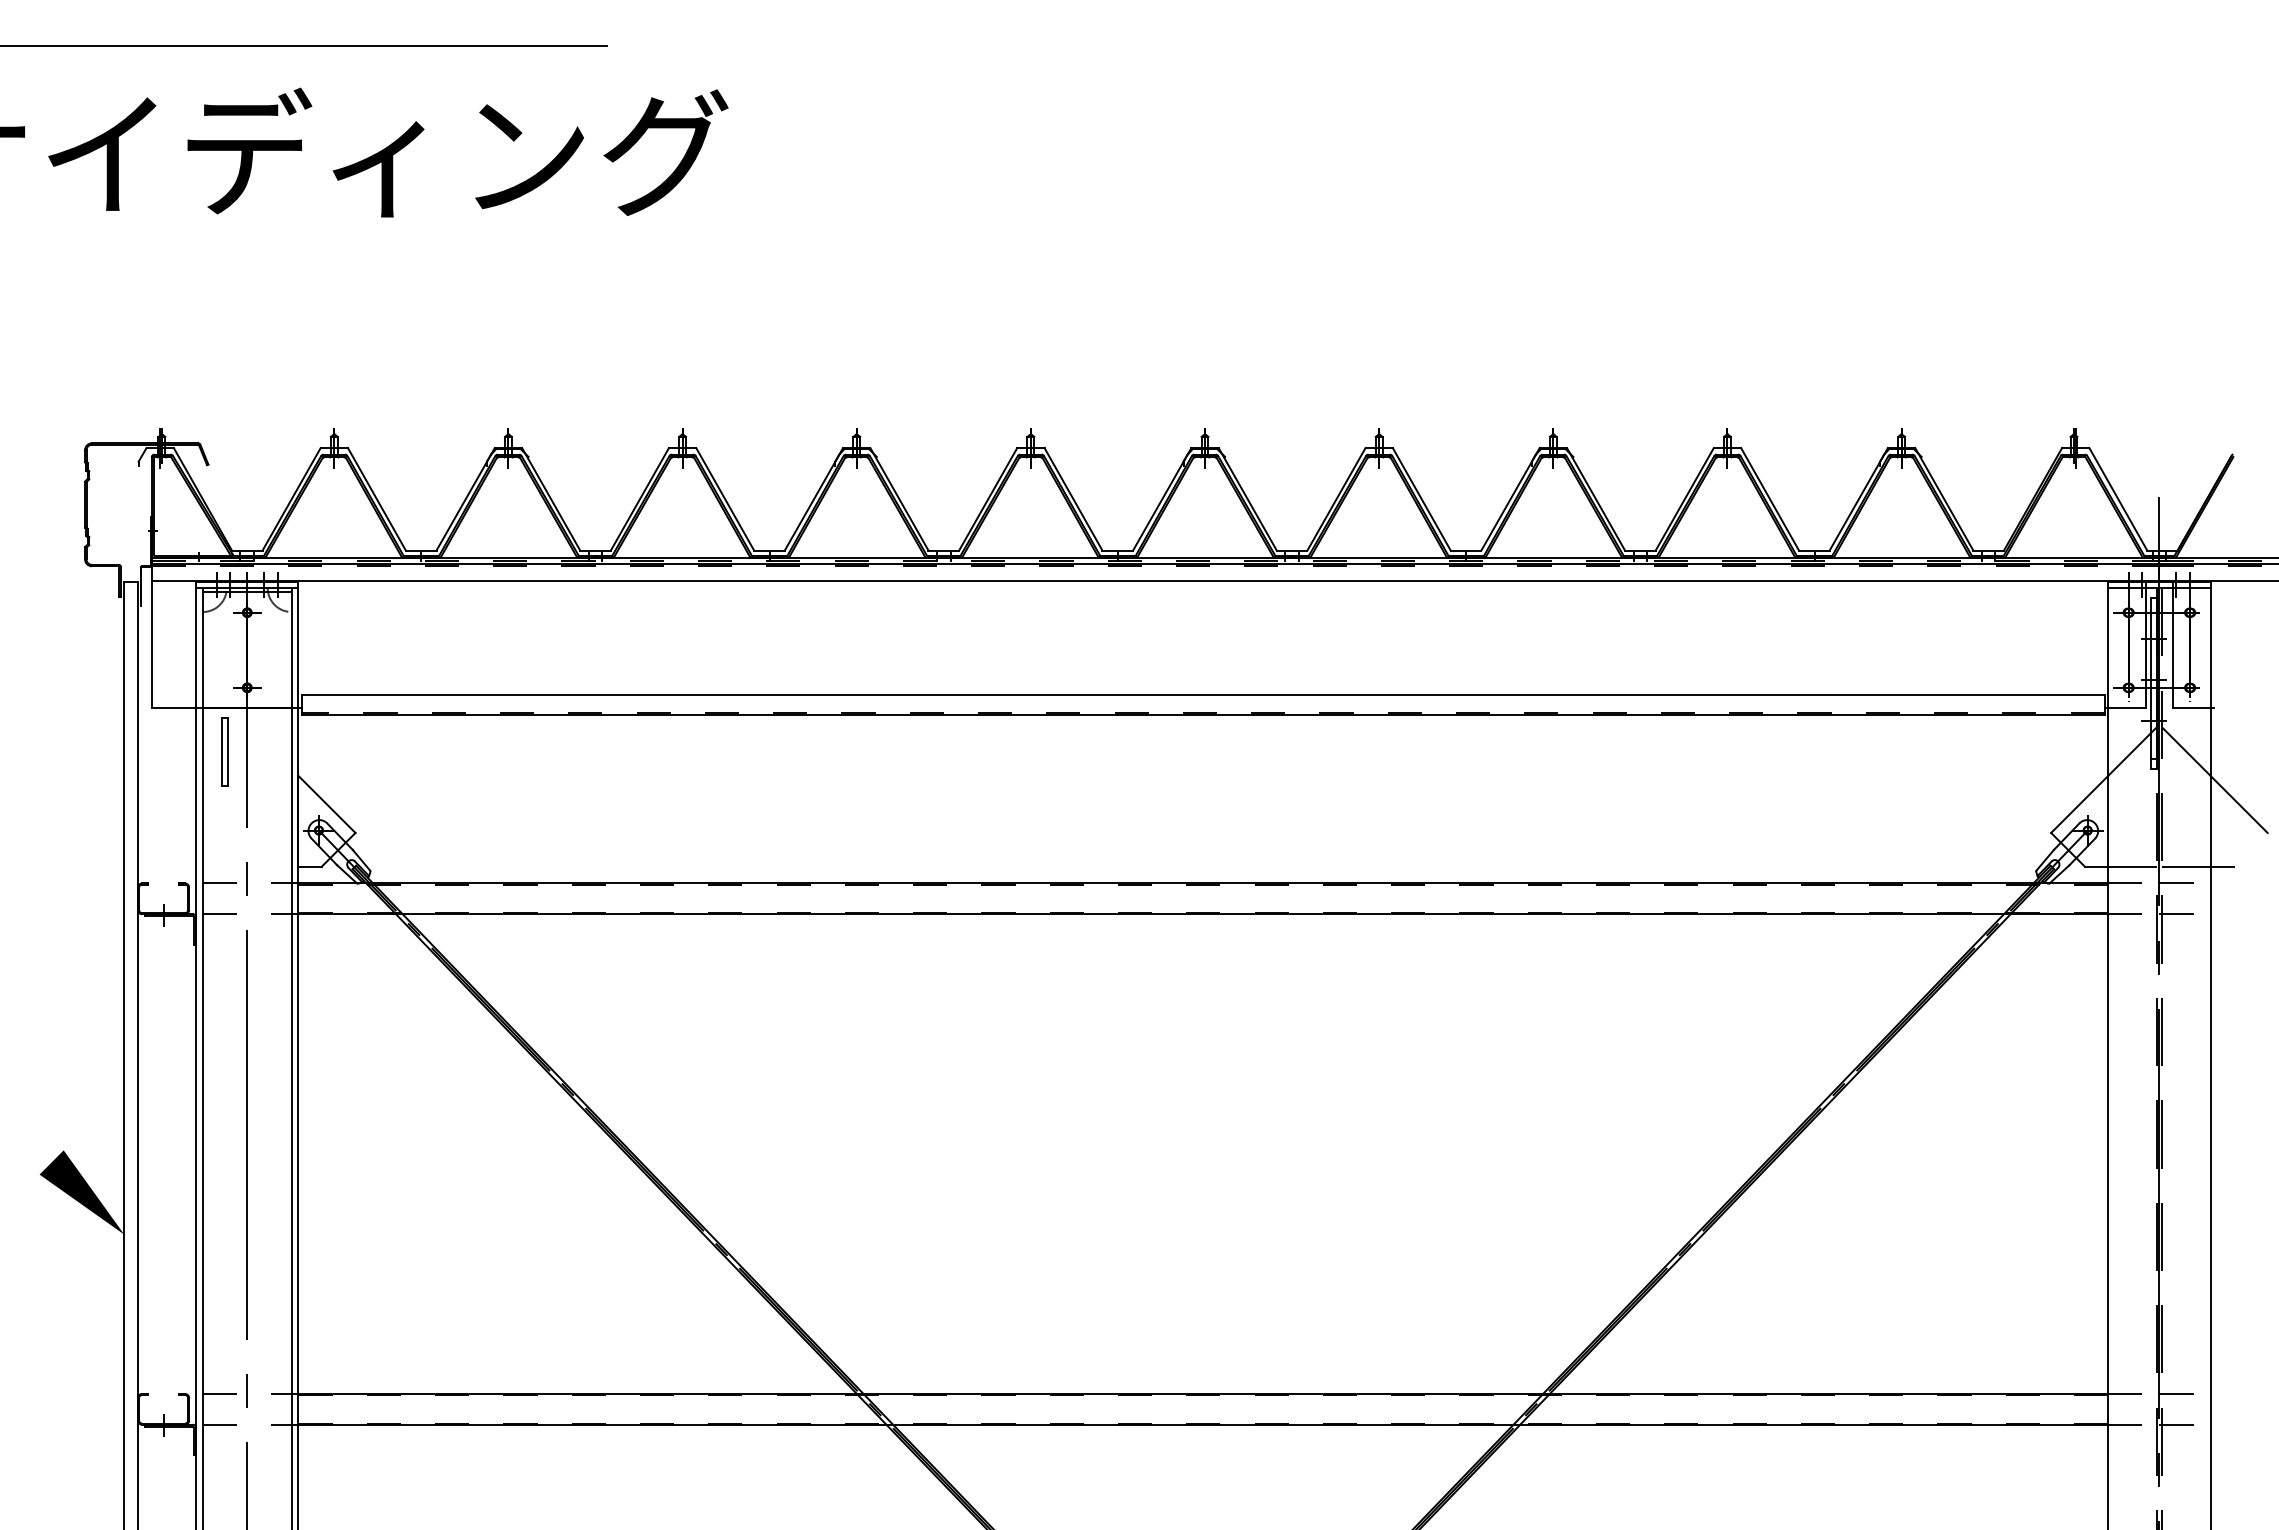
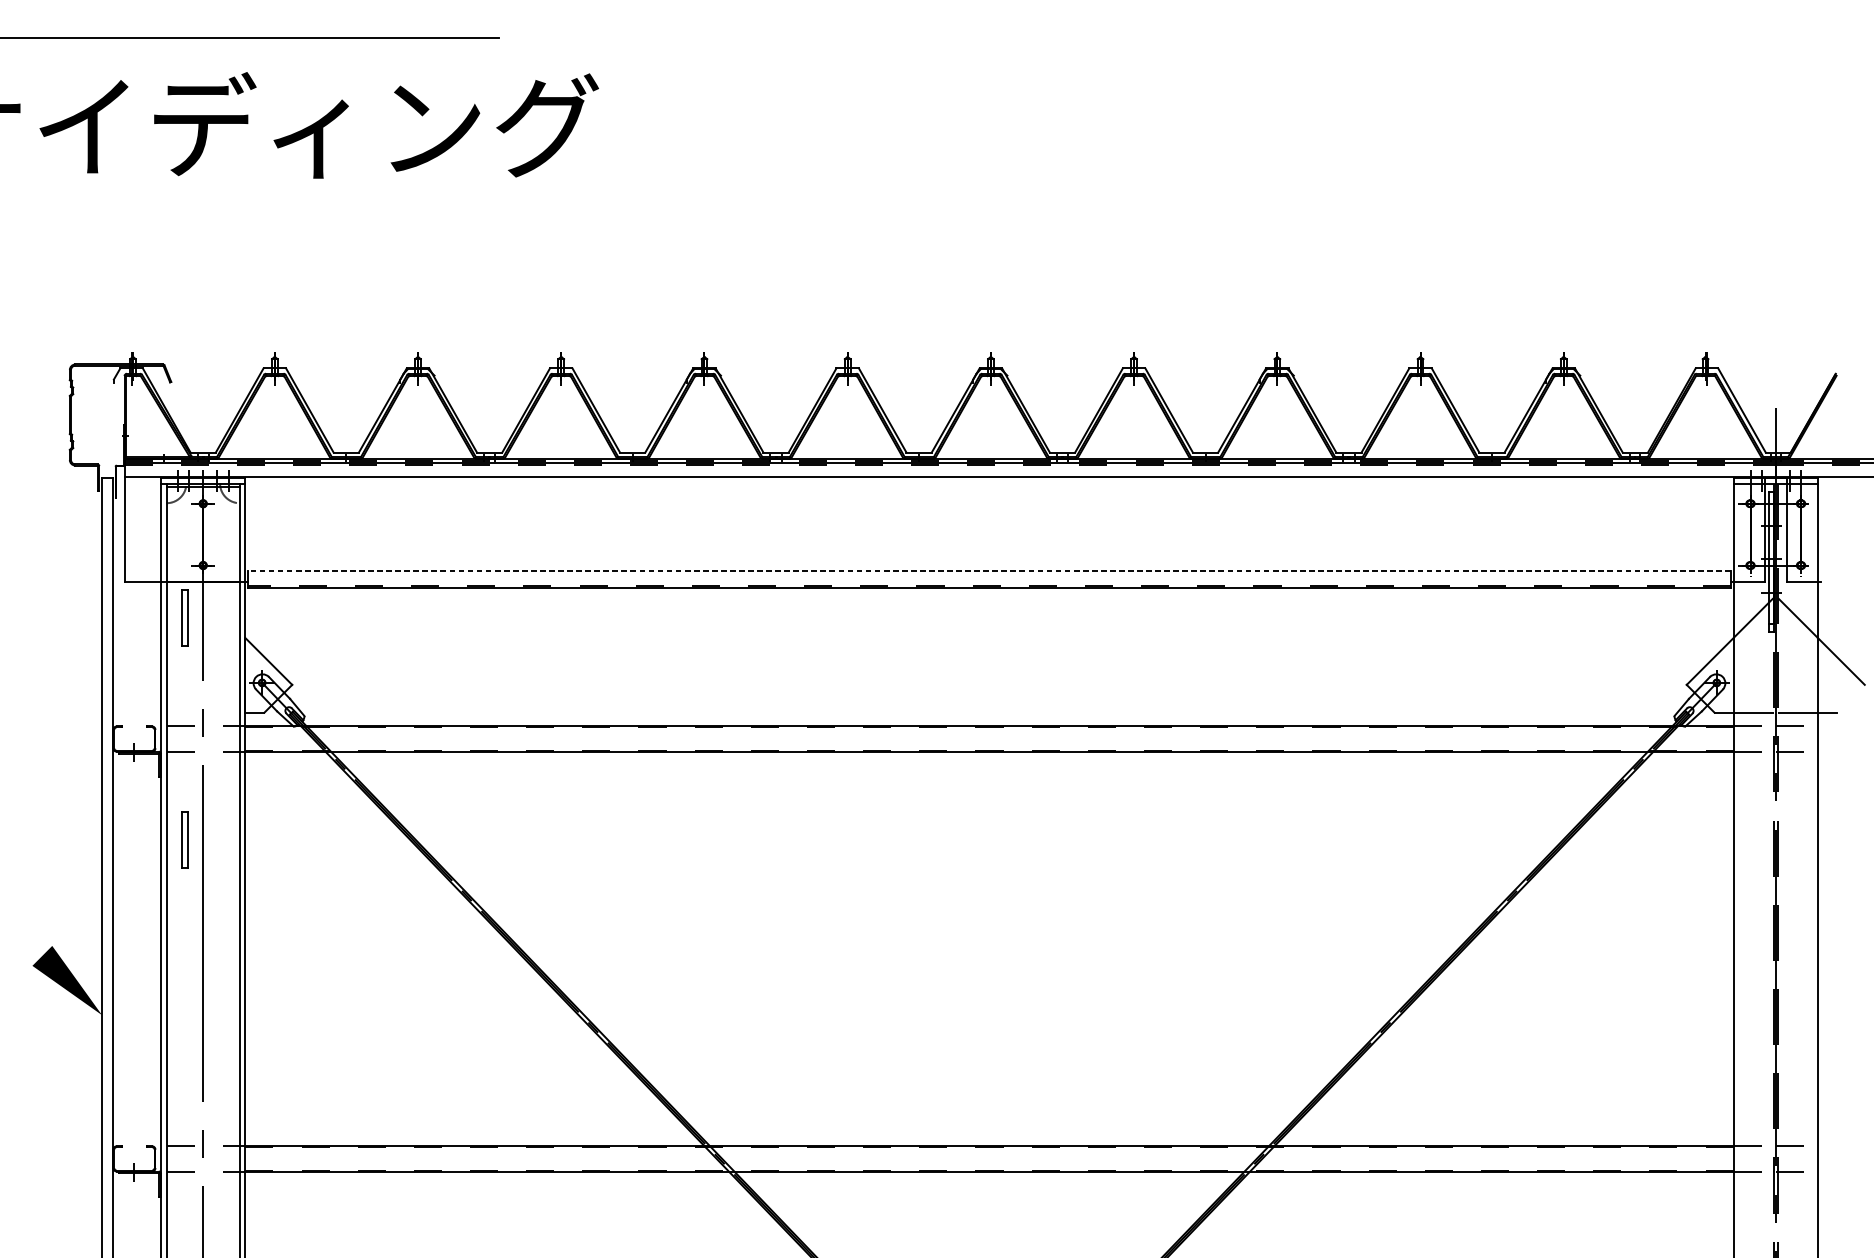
line: (1202, 694) -> (988, 571), solid -> dashed
part: (224, 1021) -> (184, 839), added

